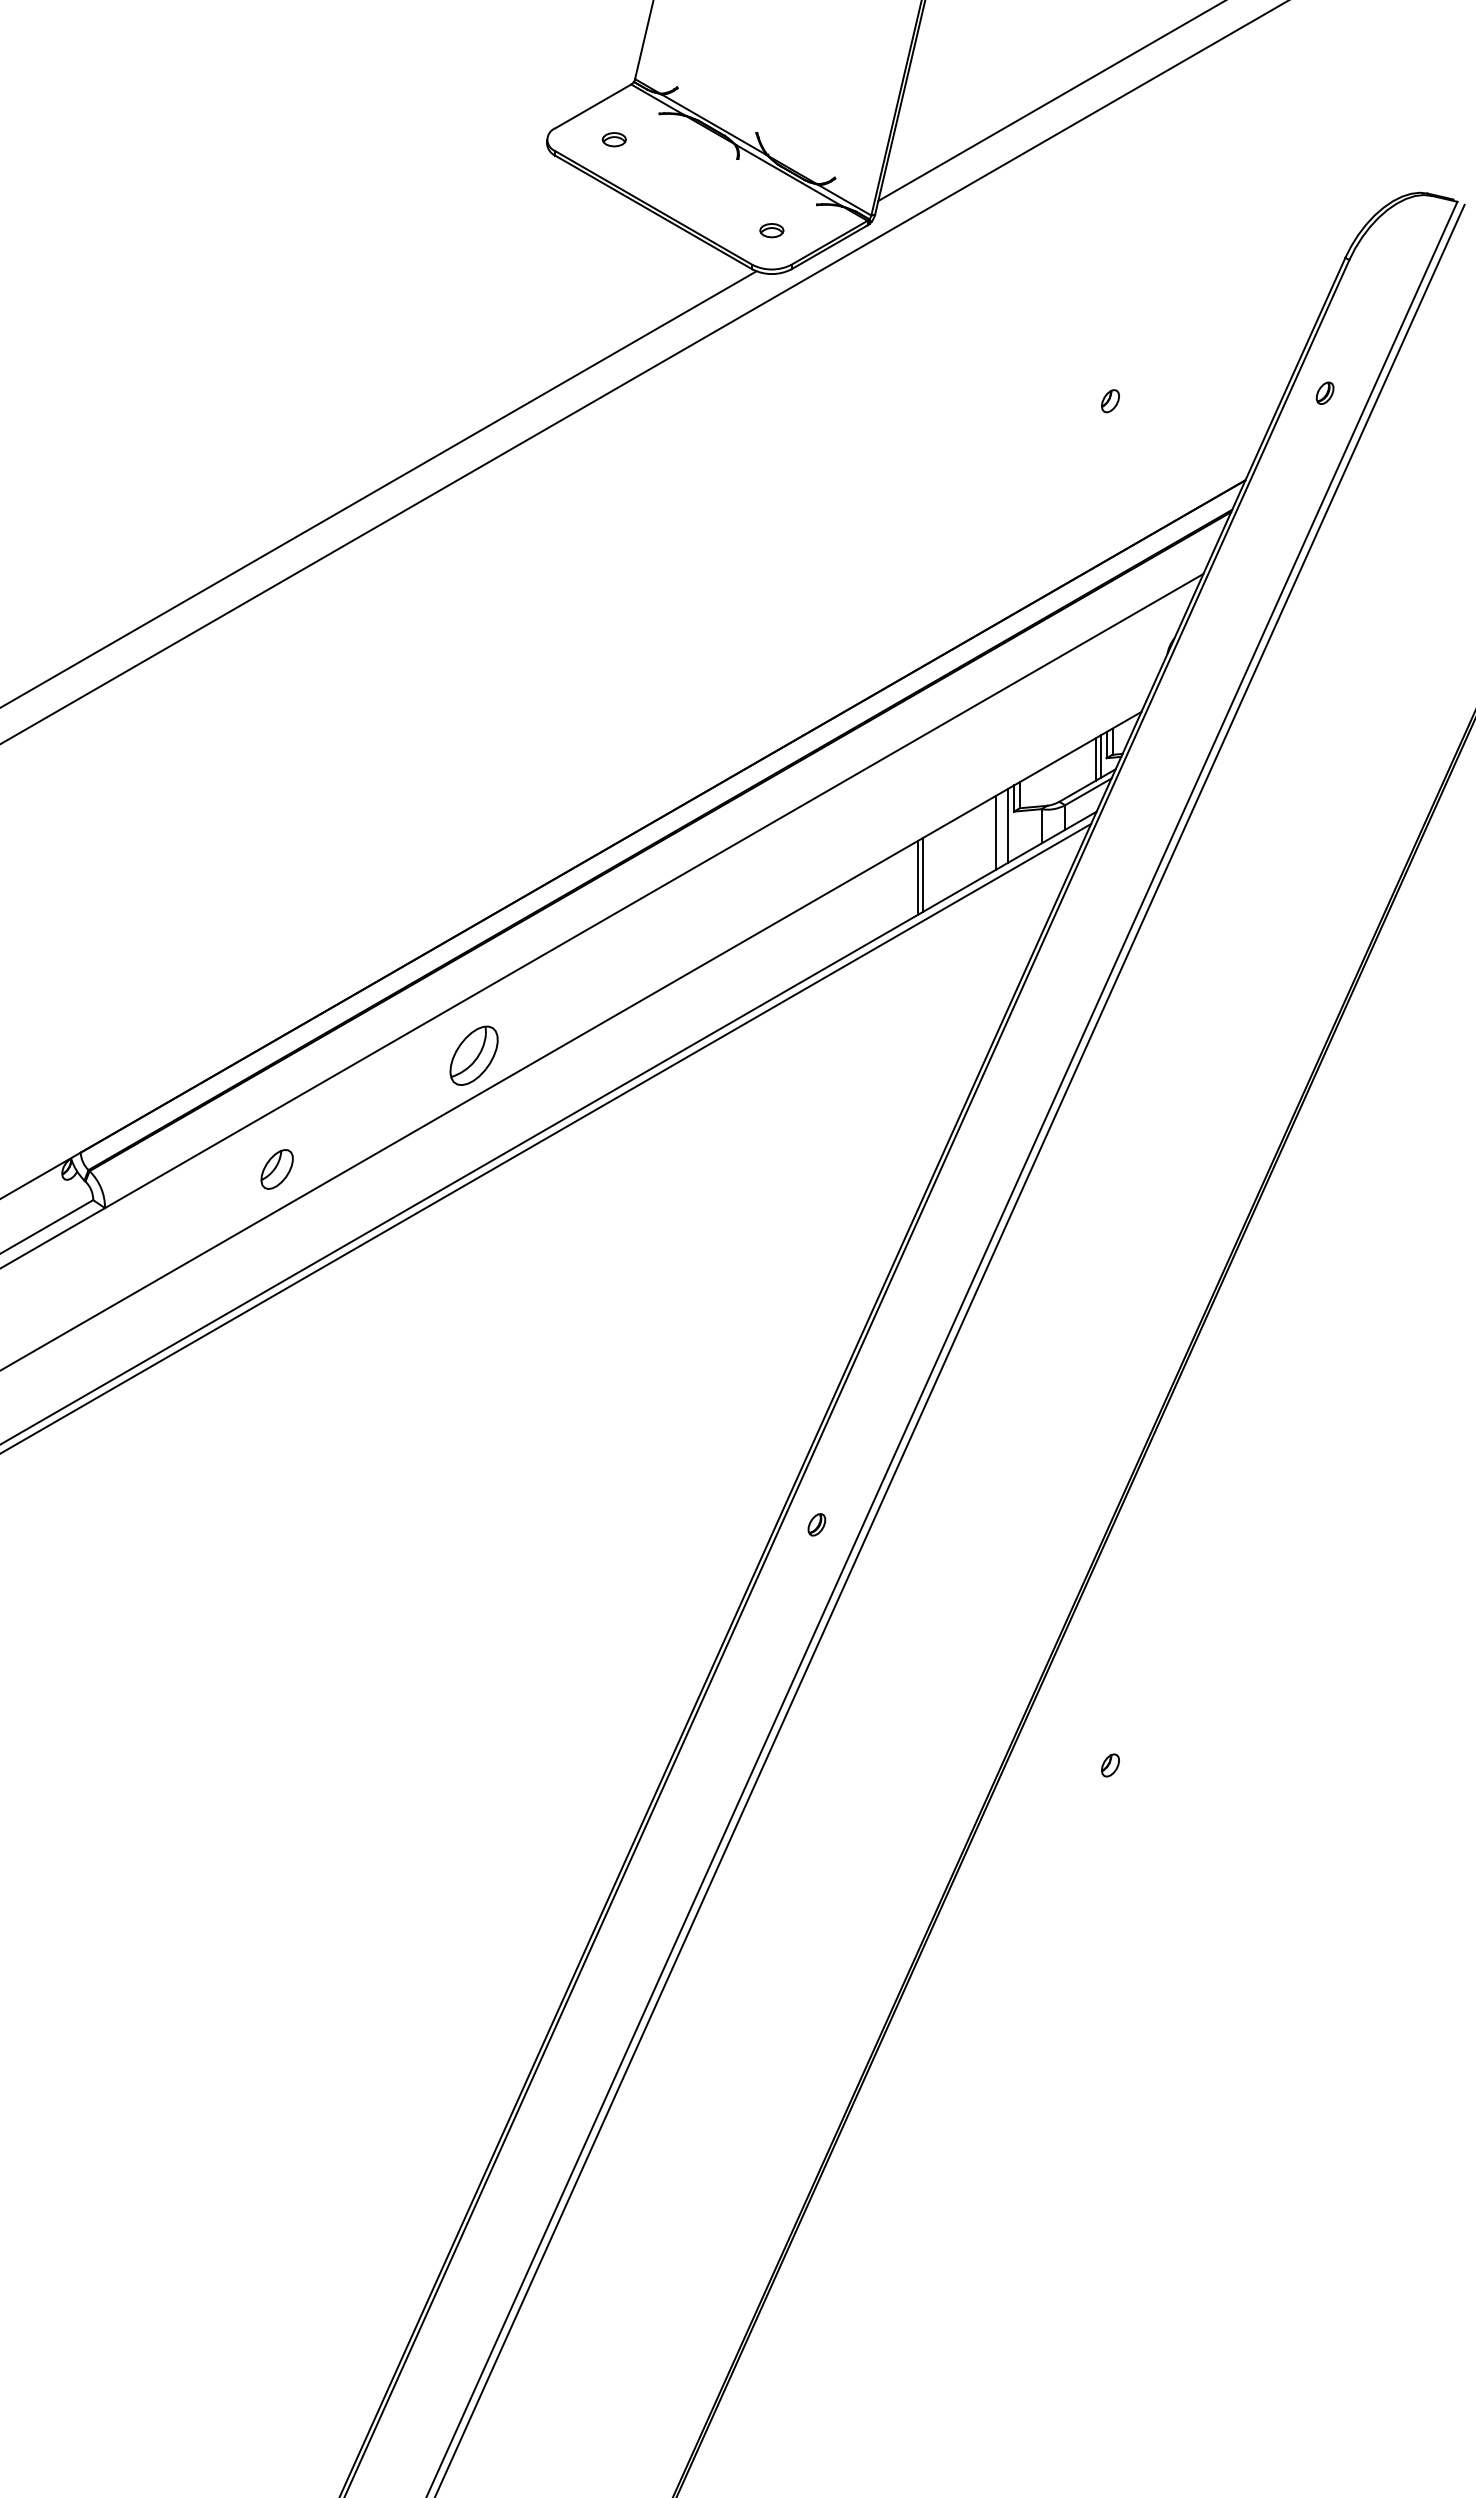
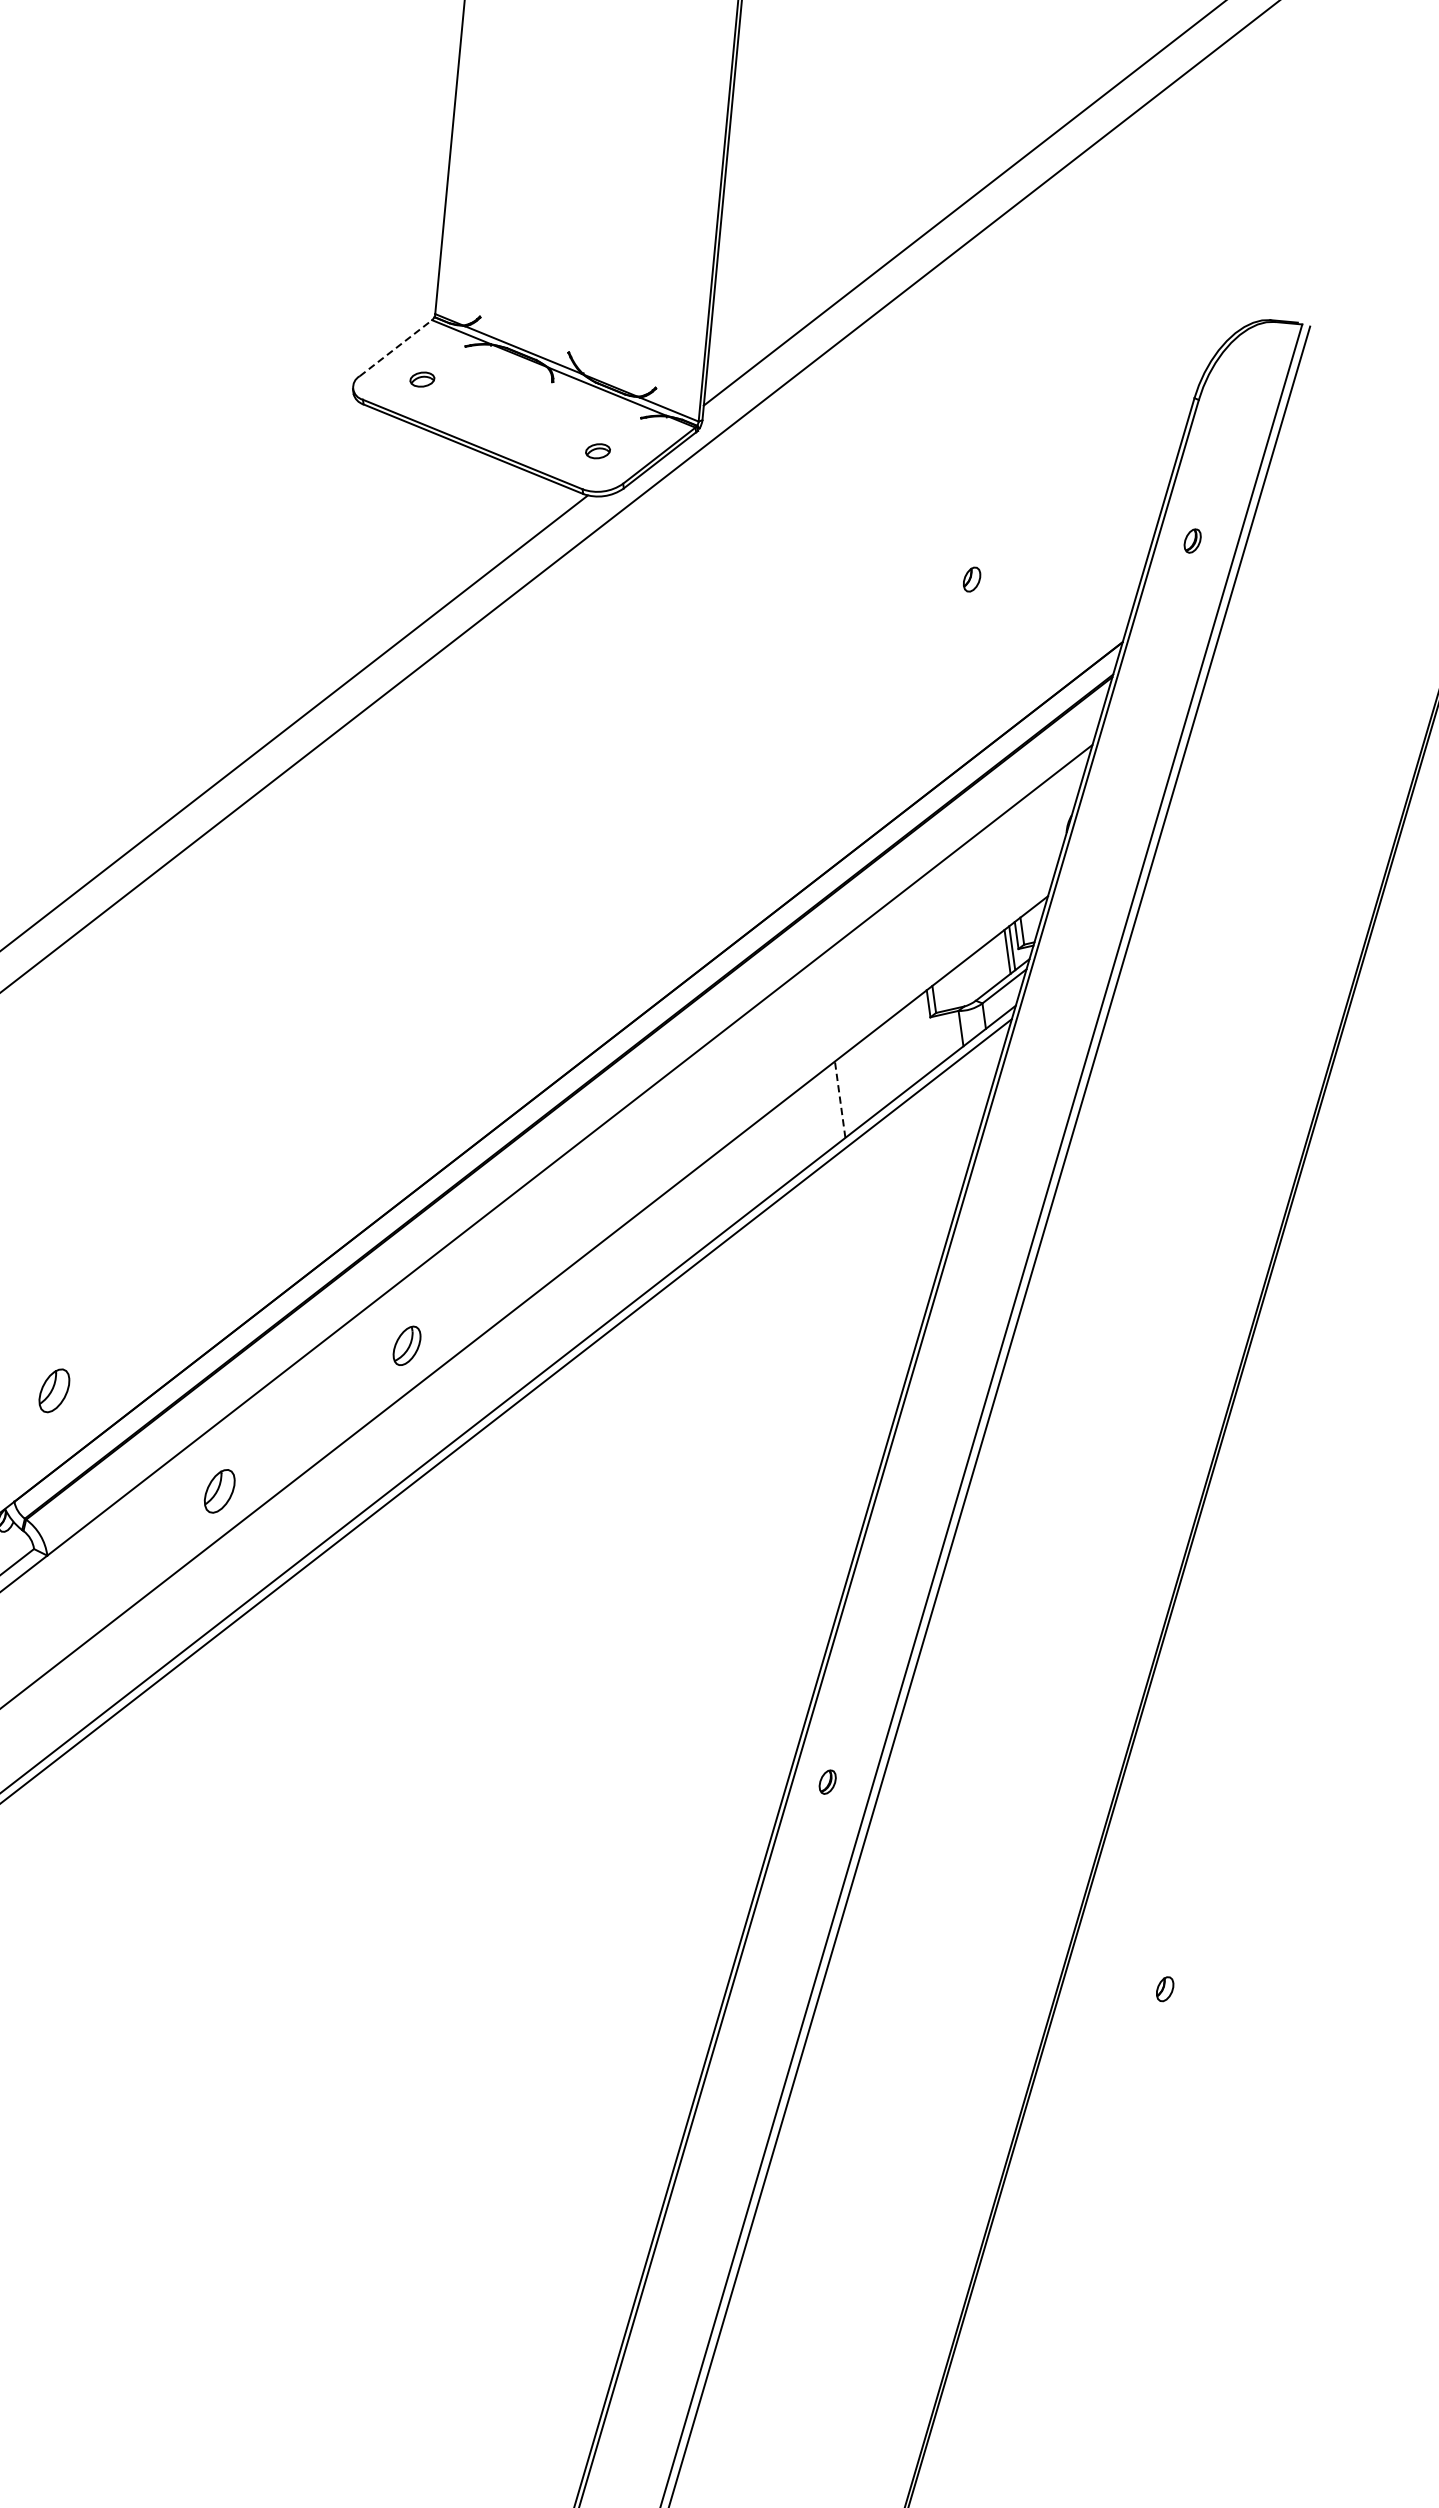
line: (593, 106) -> (396, 348), solid -> dashed
line: (1008, 825) -> (926, 1032), removed
line: (996, 832) -> (915, 1041), removed
line: (923, 874) -> (845, 1095), removed
line: (917, 878) -> (840, 1100), solid -> dashed
part: (132, 1052) -> (53, 1390), added
part: (473, 1055) -> (406, 1345), size x0.6

